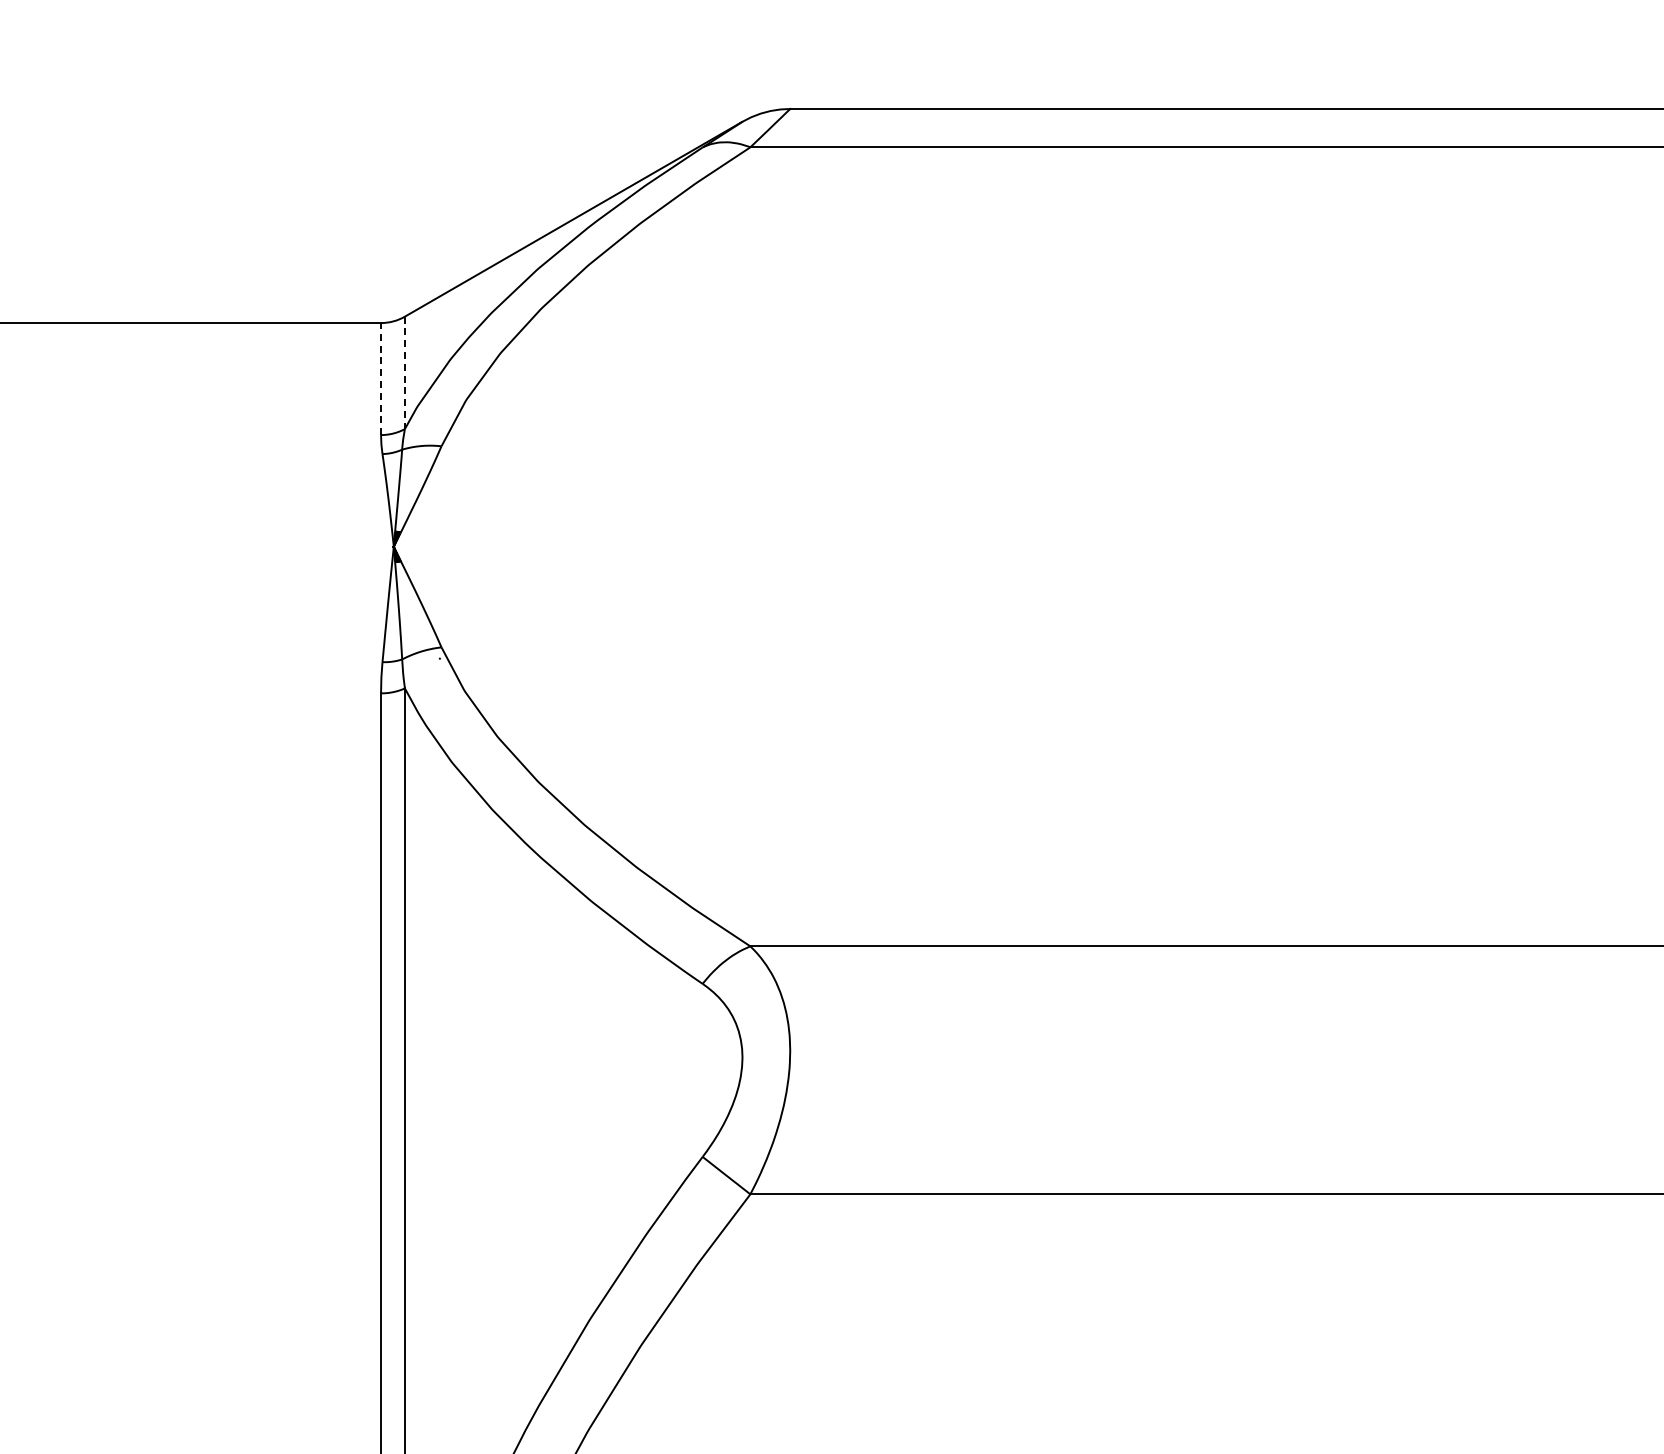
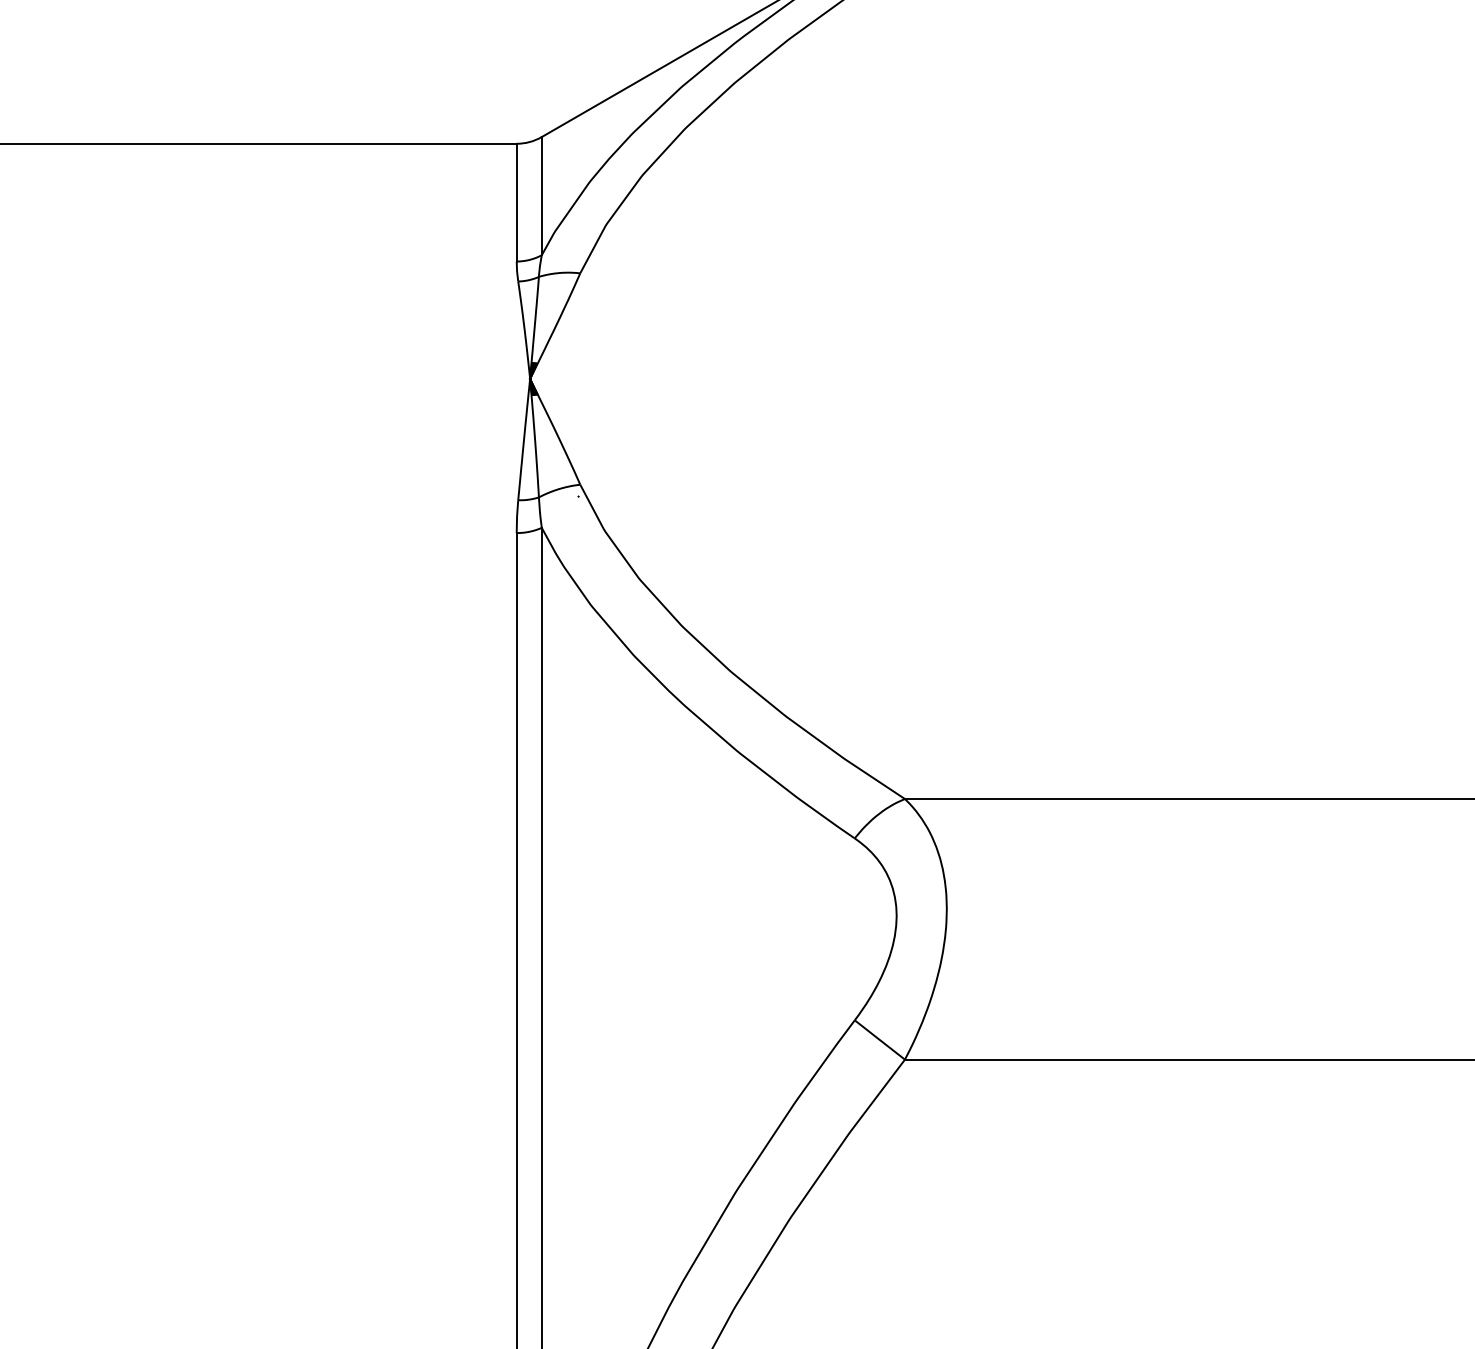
line: (404, 373) -> (541, 196), dashed -> solid
line: (381, 378) -> (517, 202), dashed -> solid

